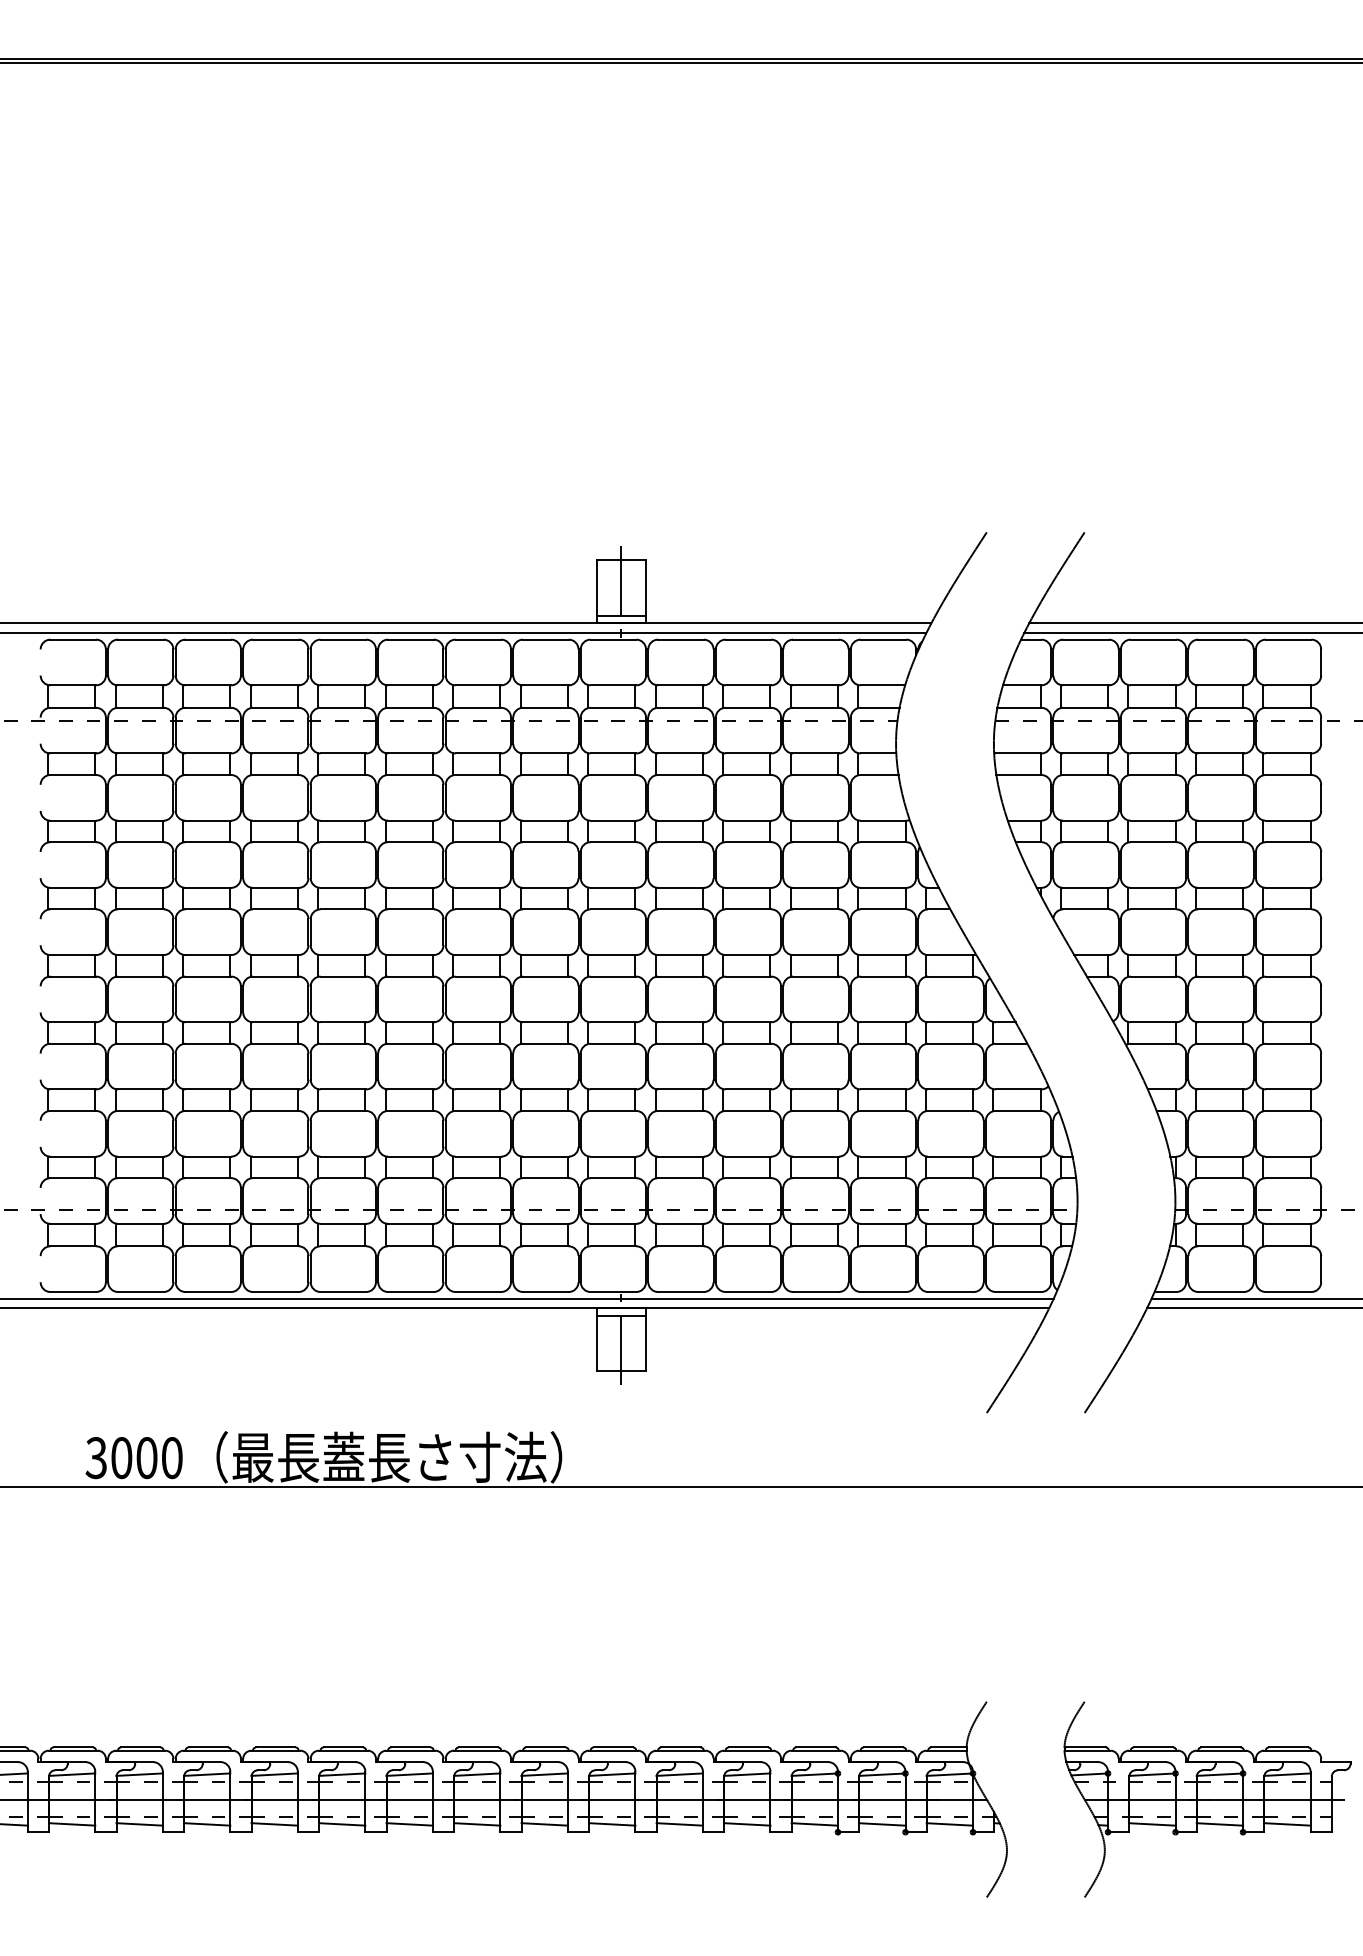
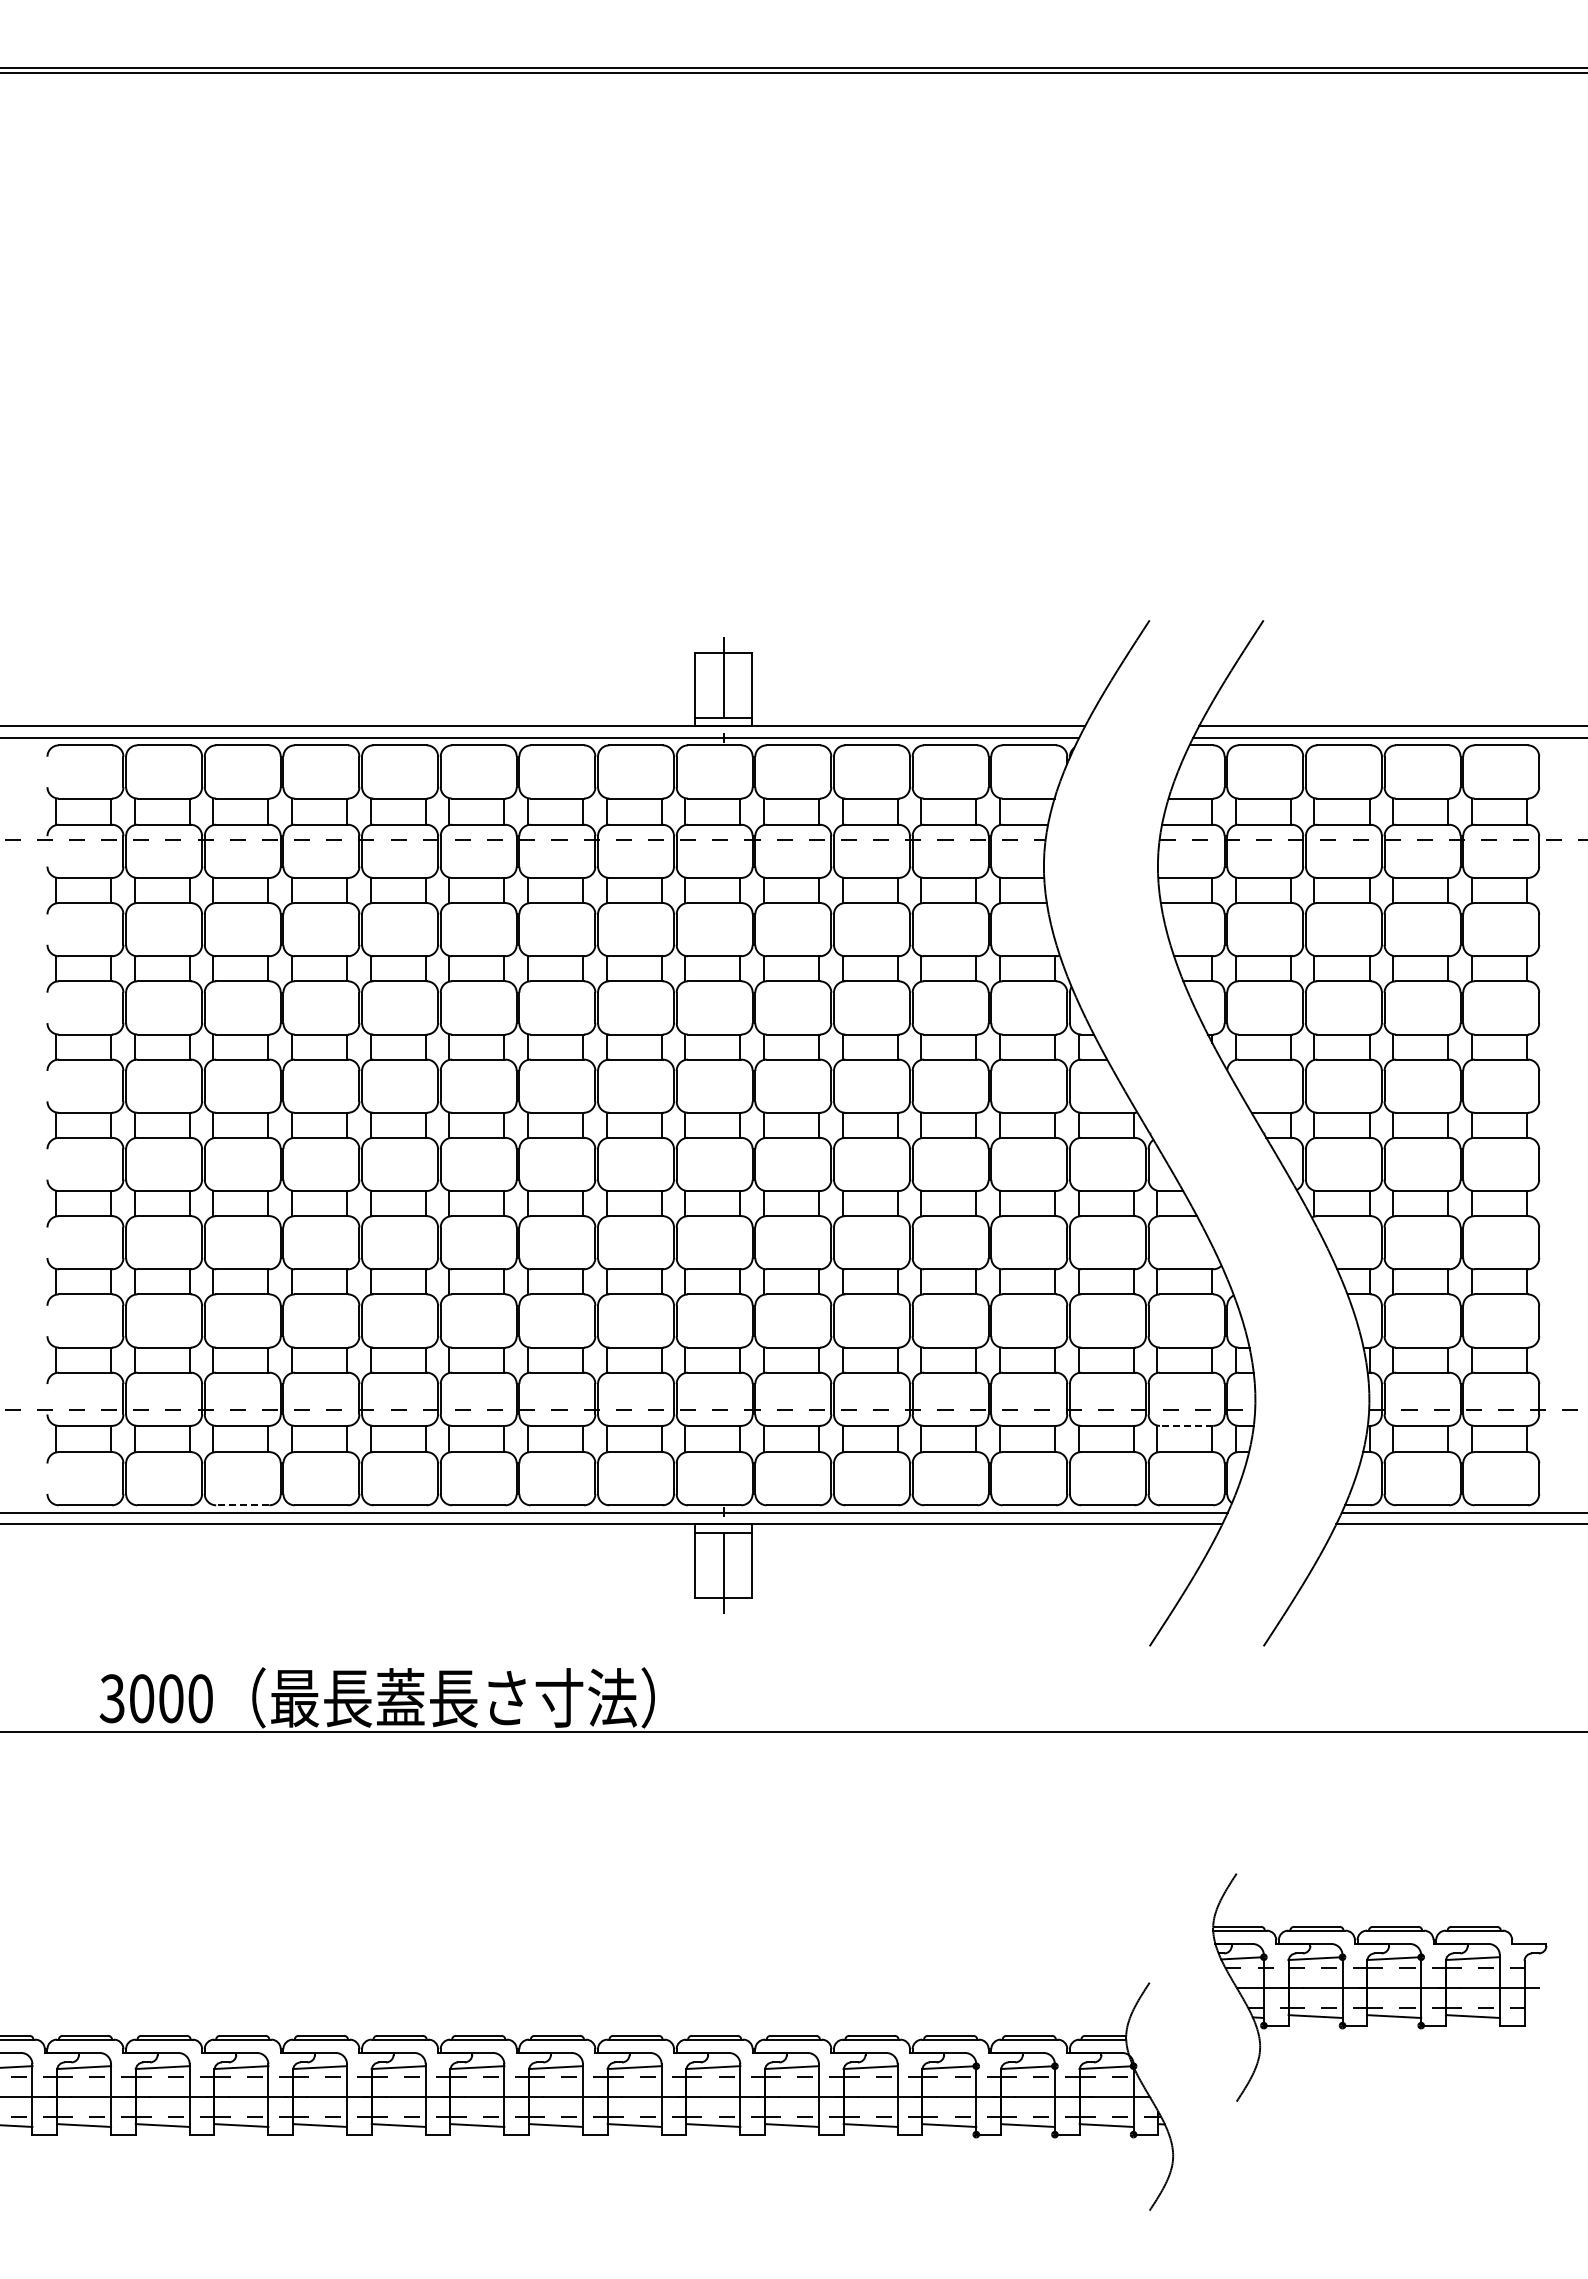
line: (1018, 1223) -> (1186, 1425), solid -> dashed
line: (208, 1292) -> (242, 1505), solid -> dashed
part: (1207, 1799) -> (1379, 1987), moved

